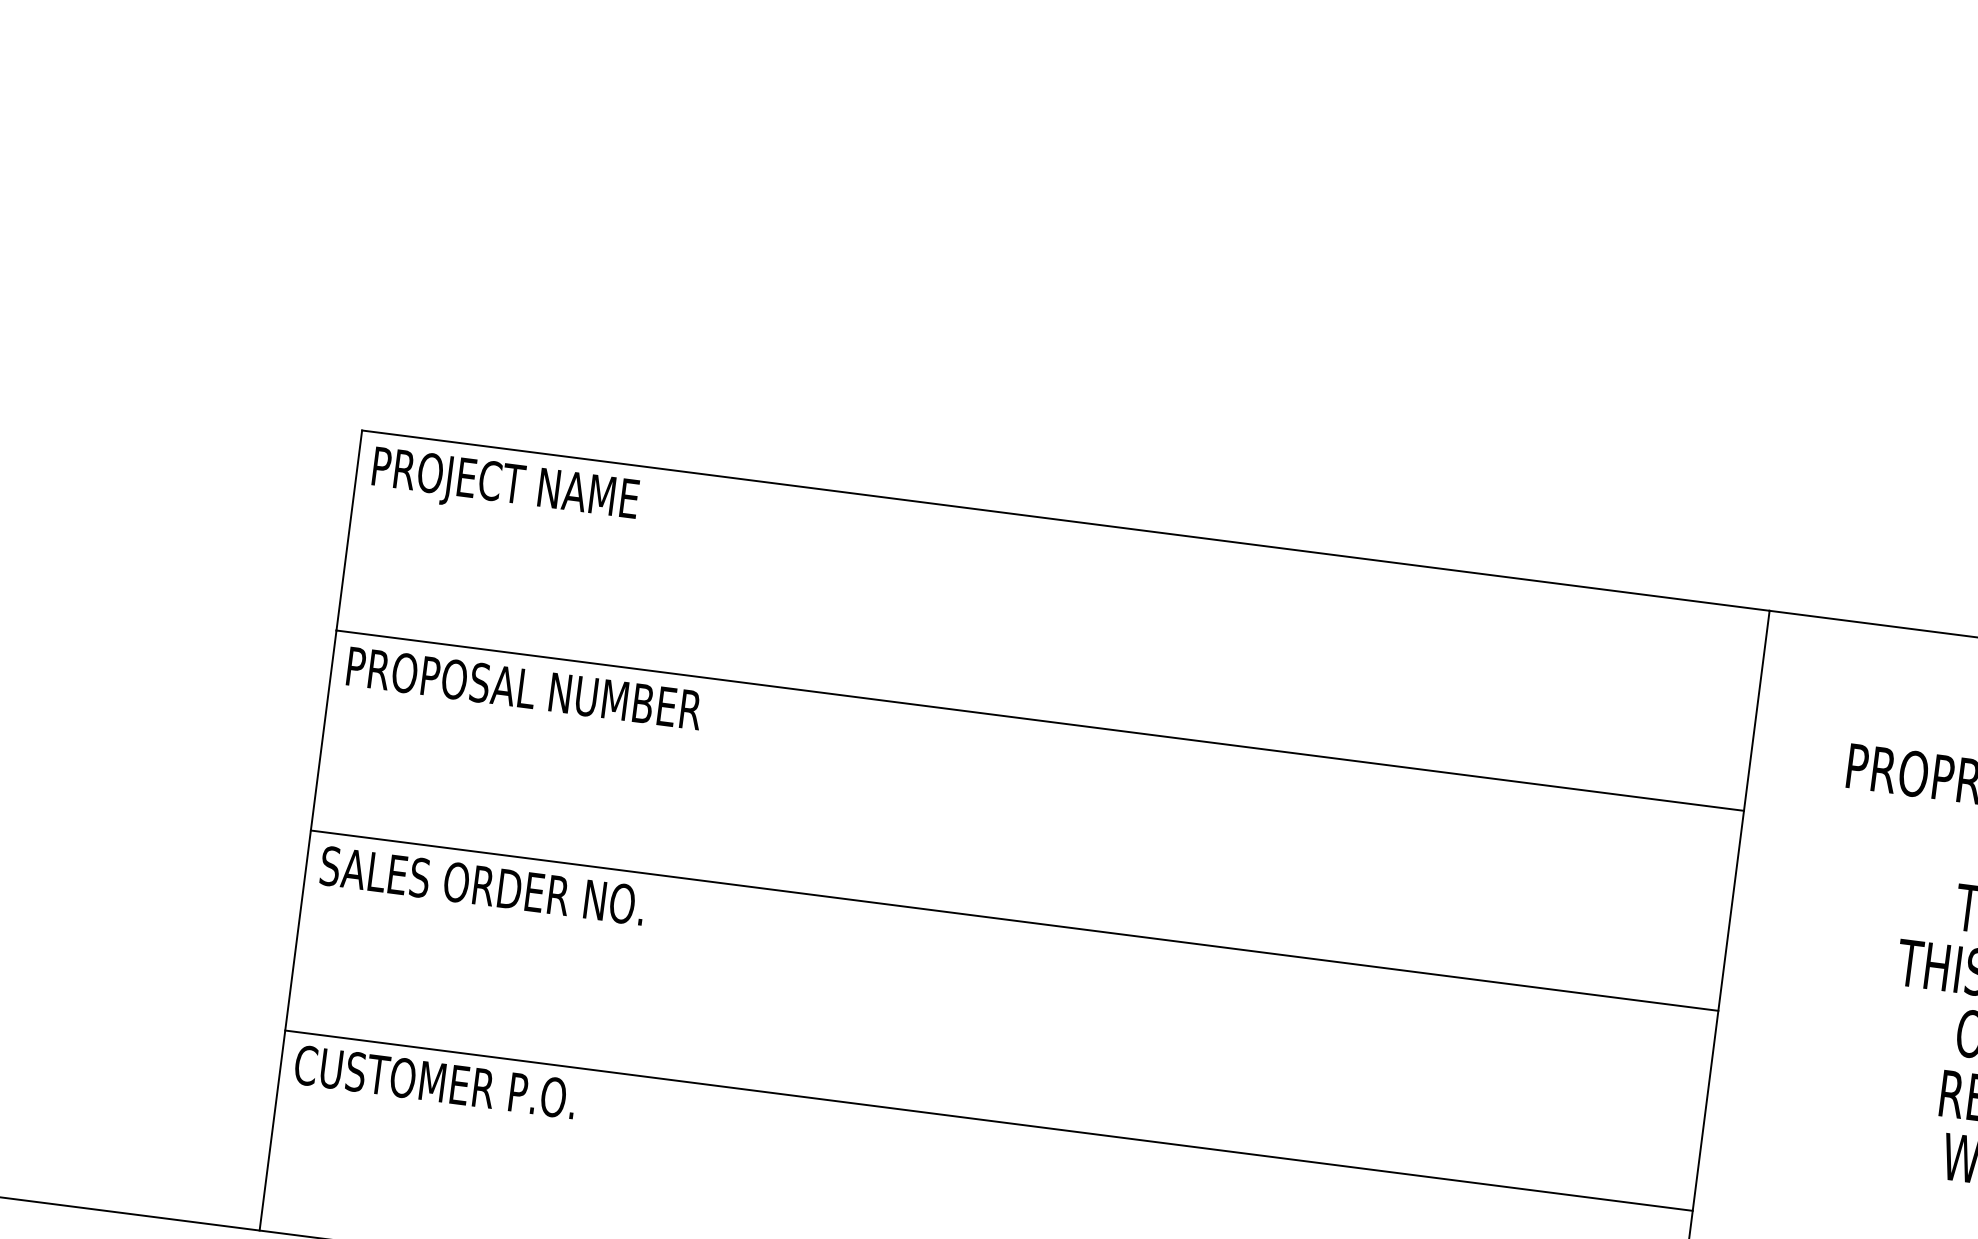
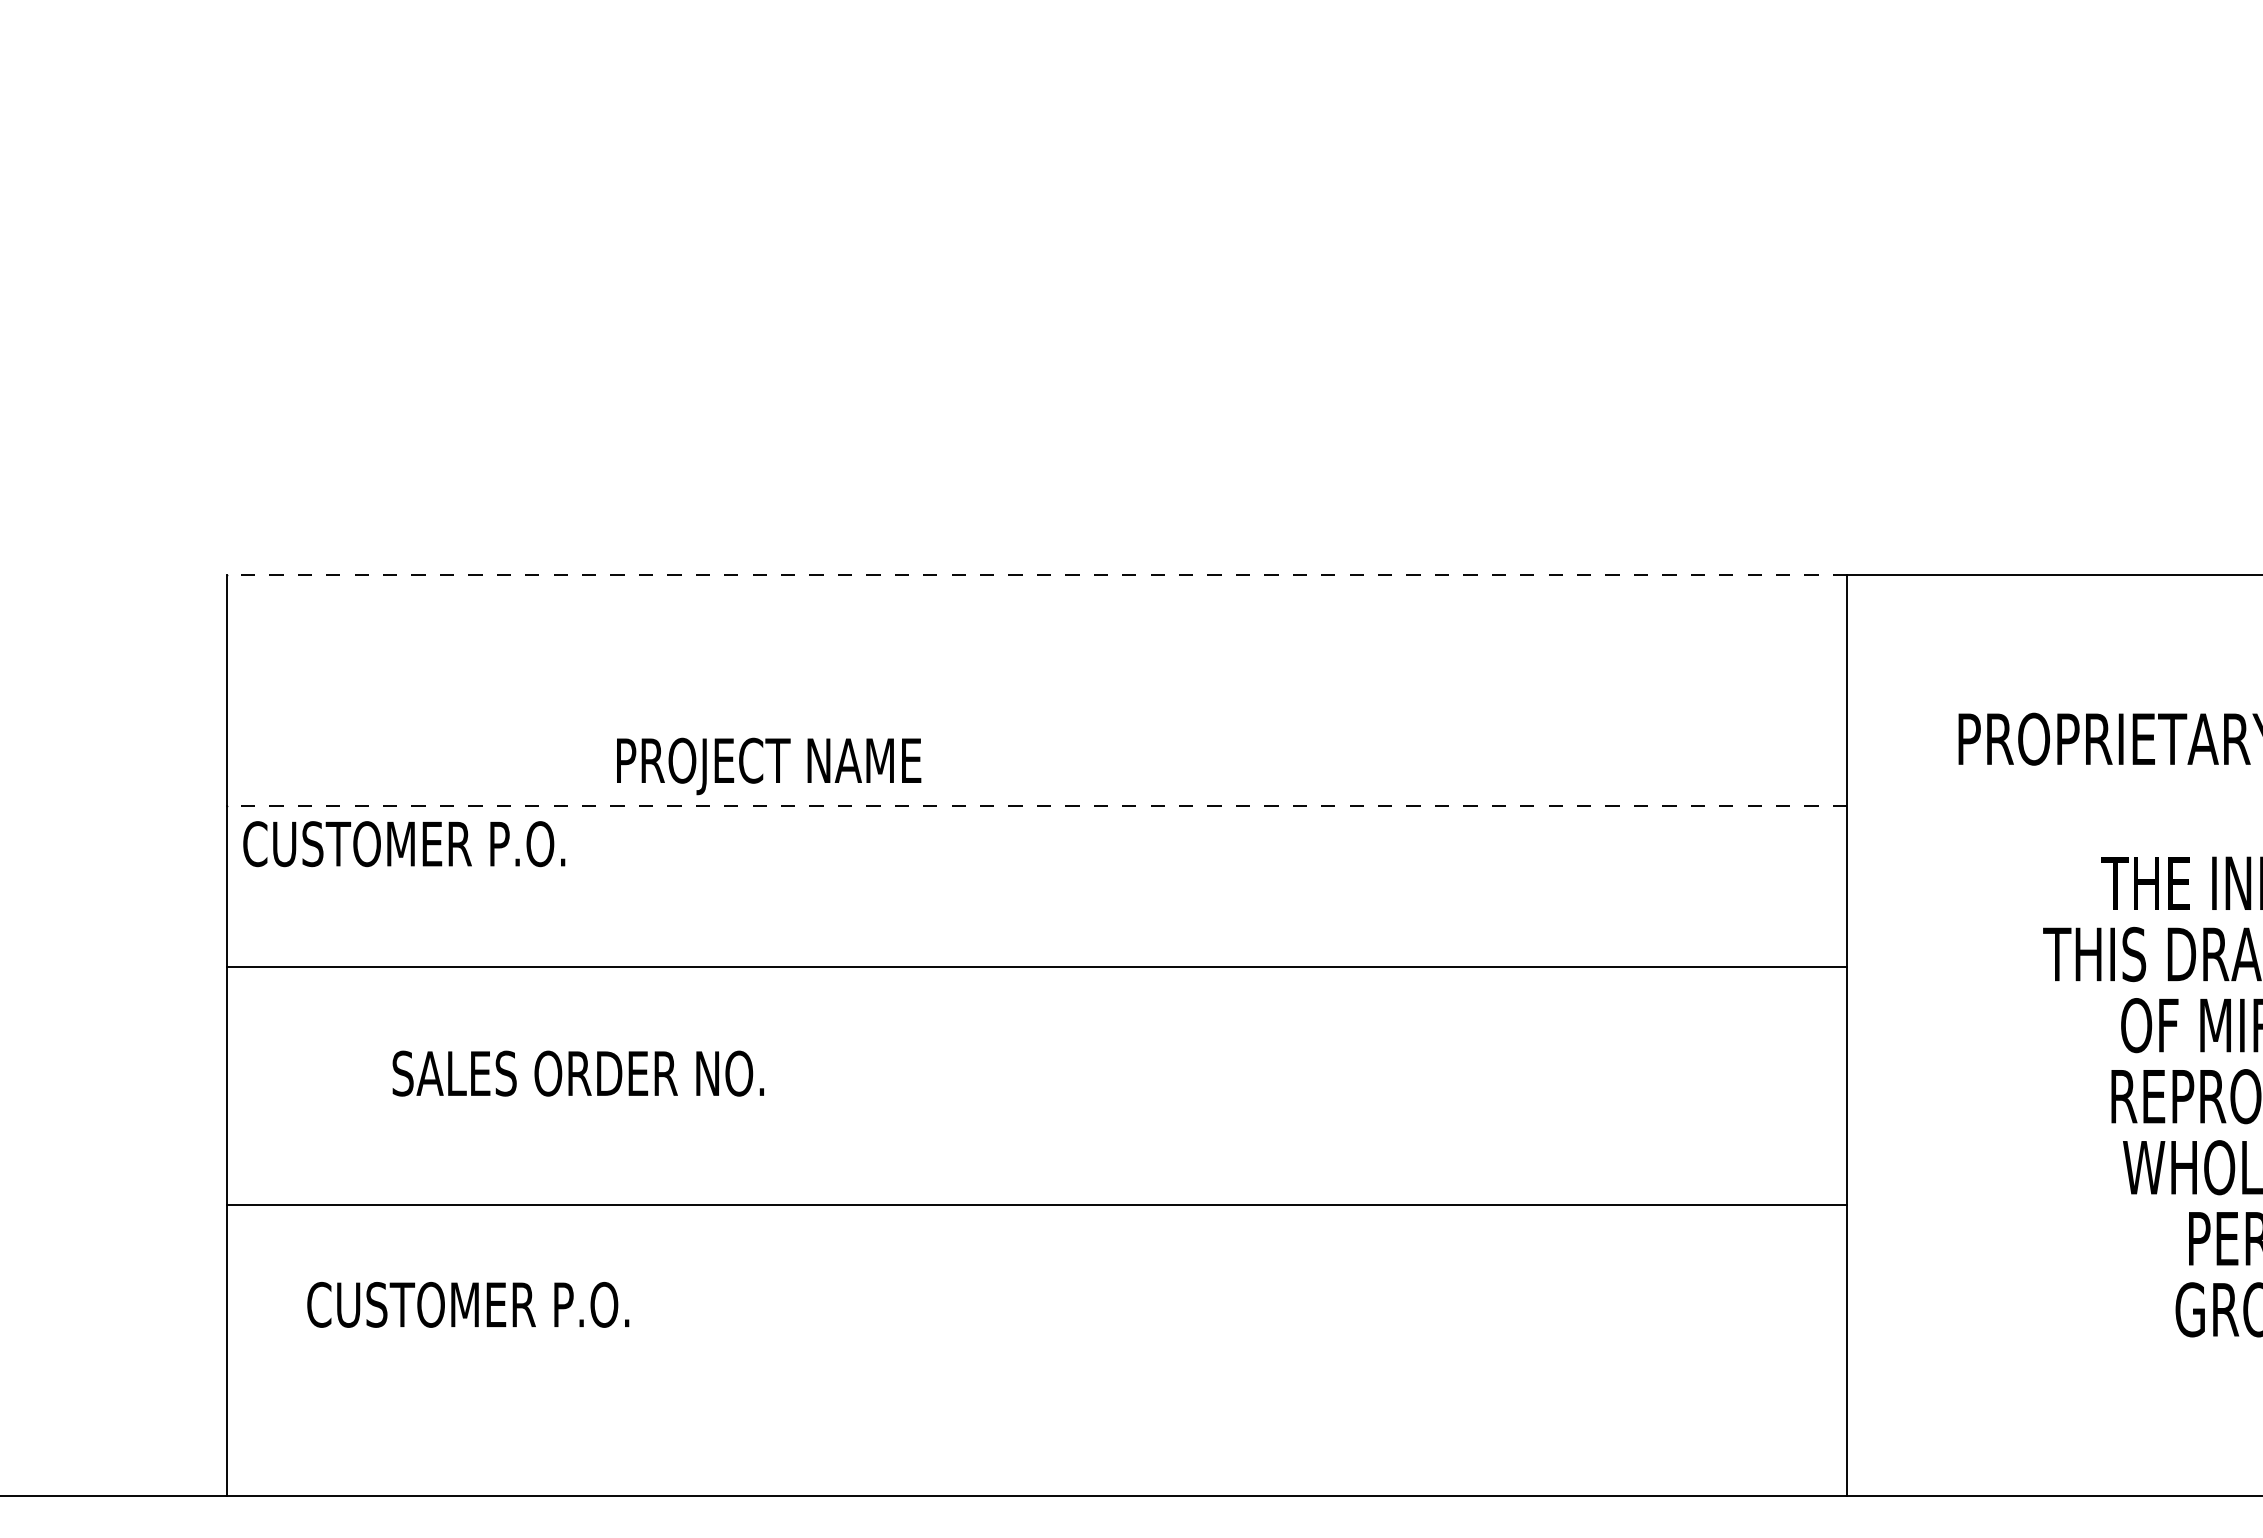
text: (505, 487) -> (769, 766), moved
line: (1065, 520) -> (1036, 575), solid -> dashed
text: (523, 688) -> (447, 844), PROPOSAL NUMBER -> CUSTOMER P.O.
line: (1039, 720) -> (1036, 805), solid -> dashed
text: (482, 885) -> (577, 1073), moved
line: (1014, 920) -> (1036, 966), moved
text: (435, 1081) -> (468, 1304), moved
line: (988, 1120) -> (1036, 1205), moved

